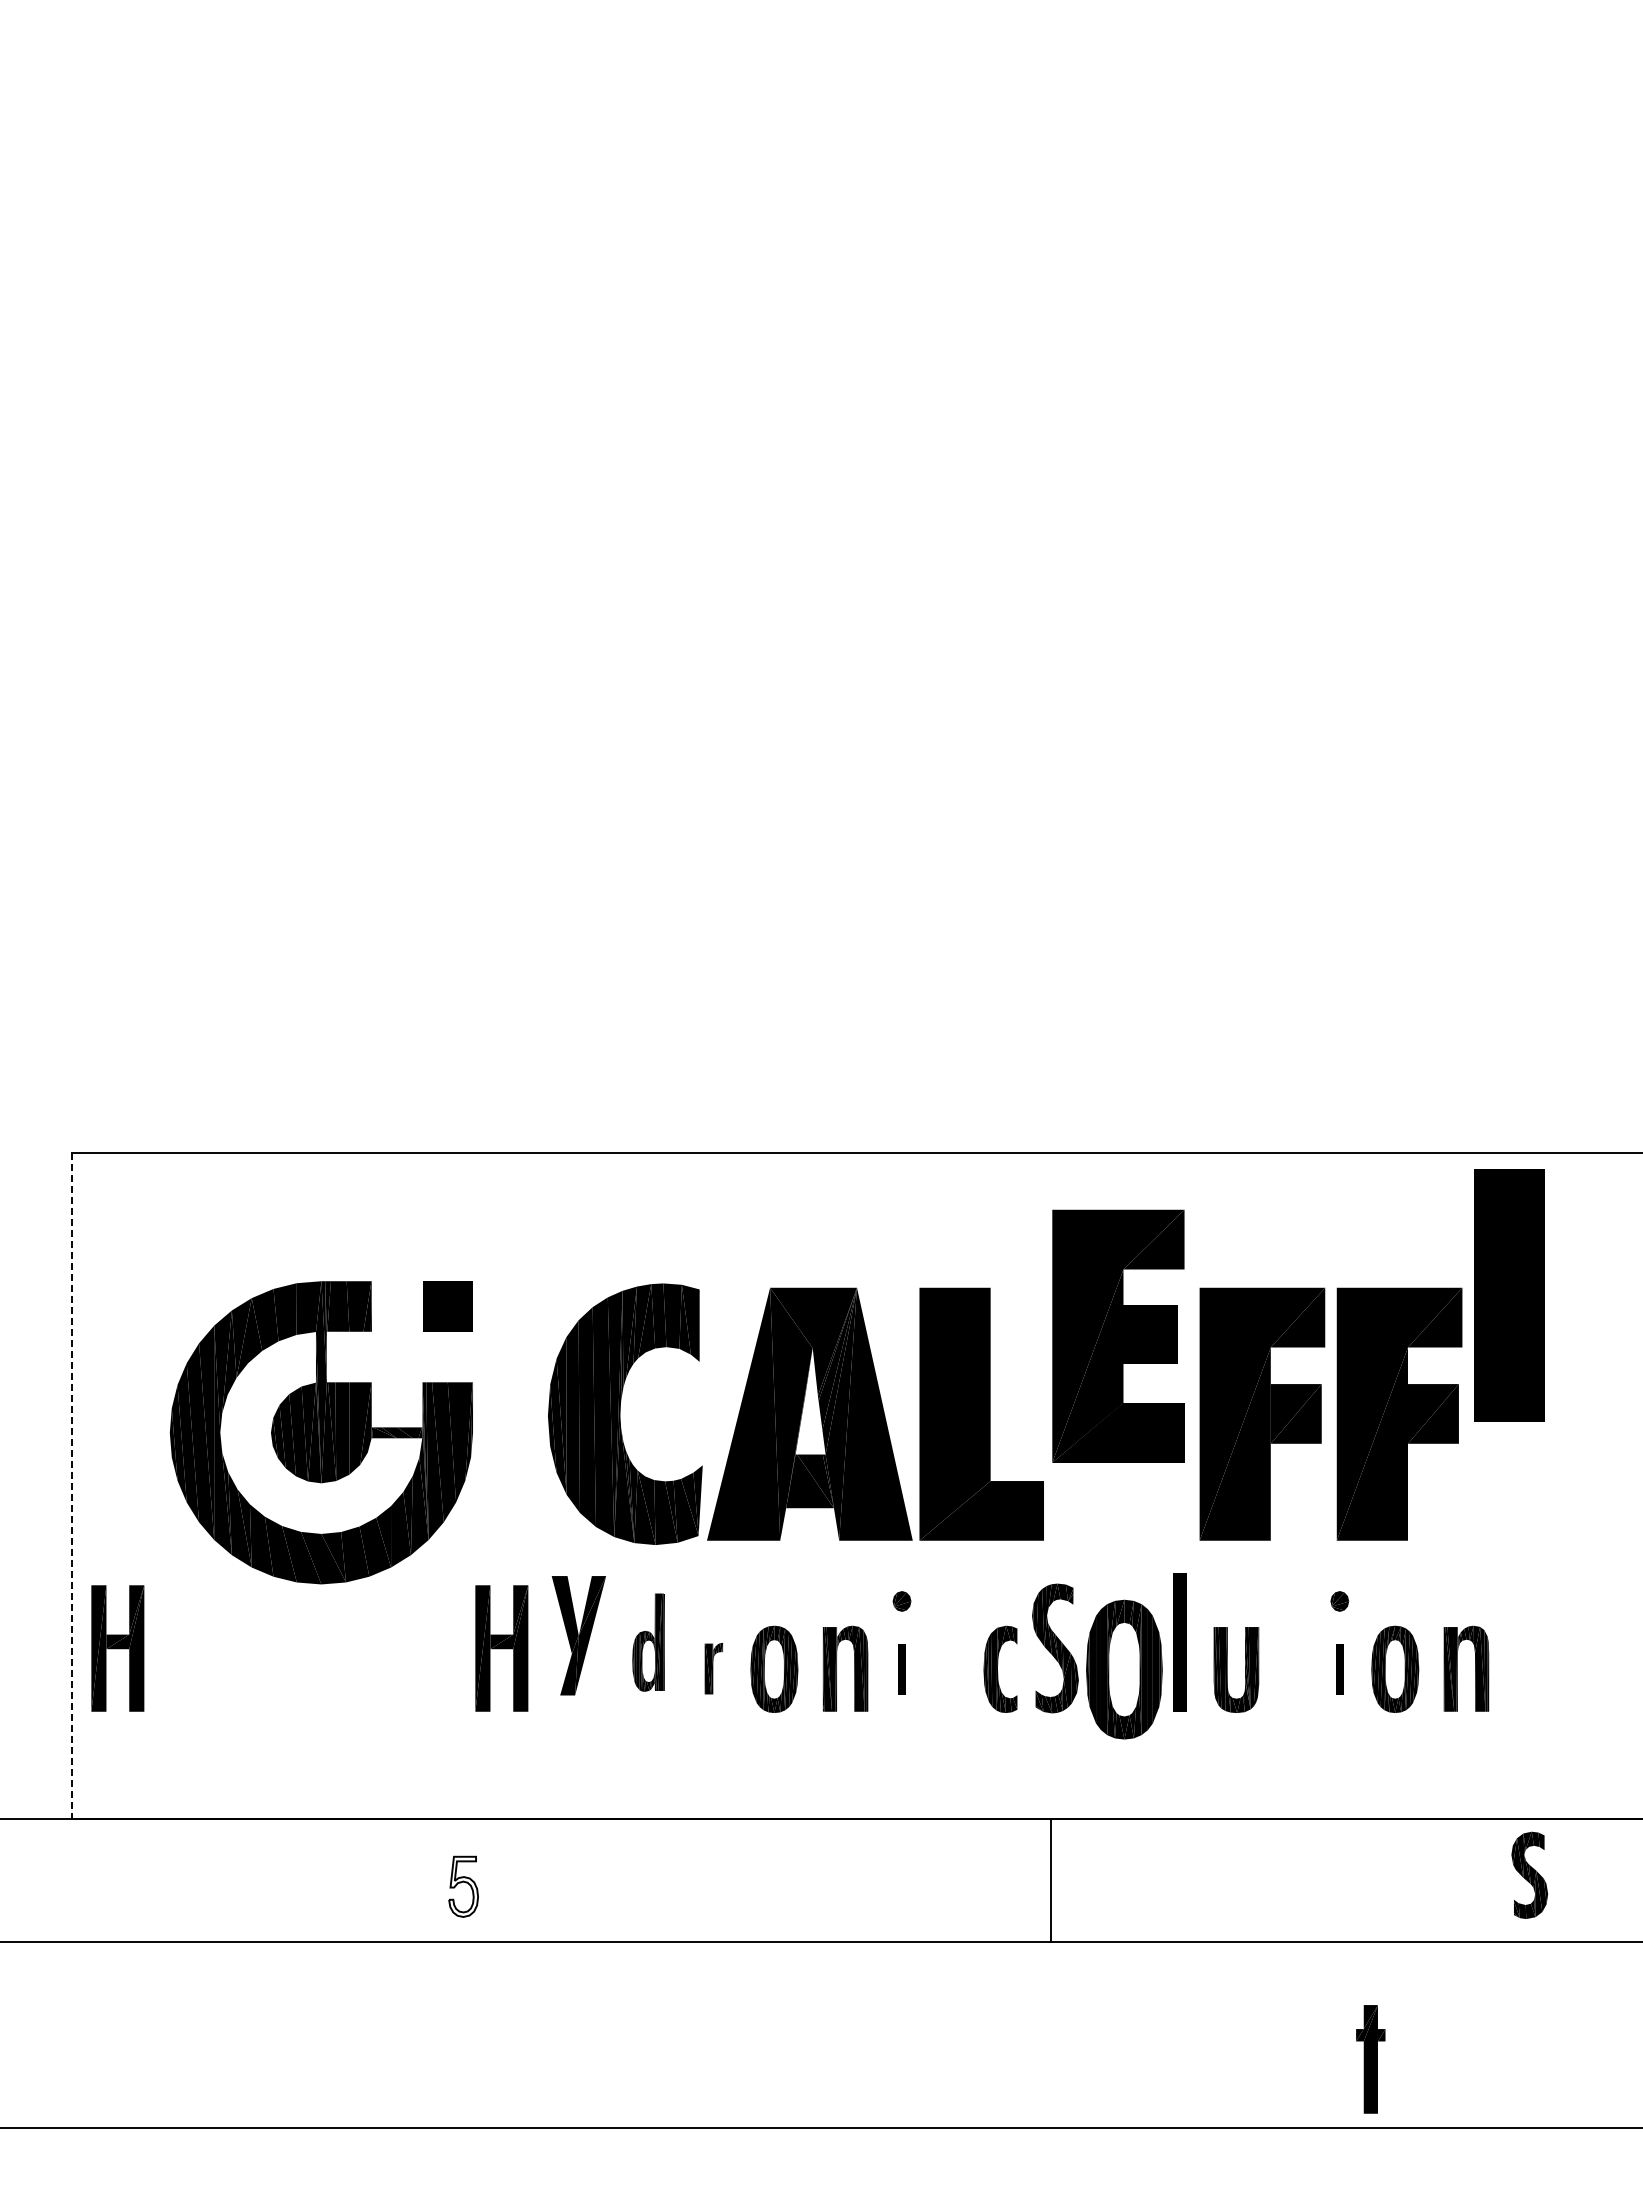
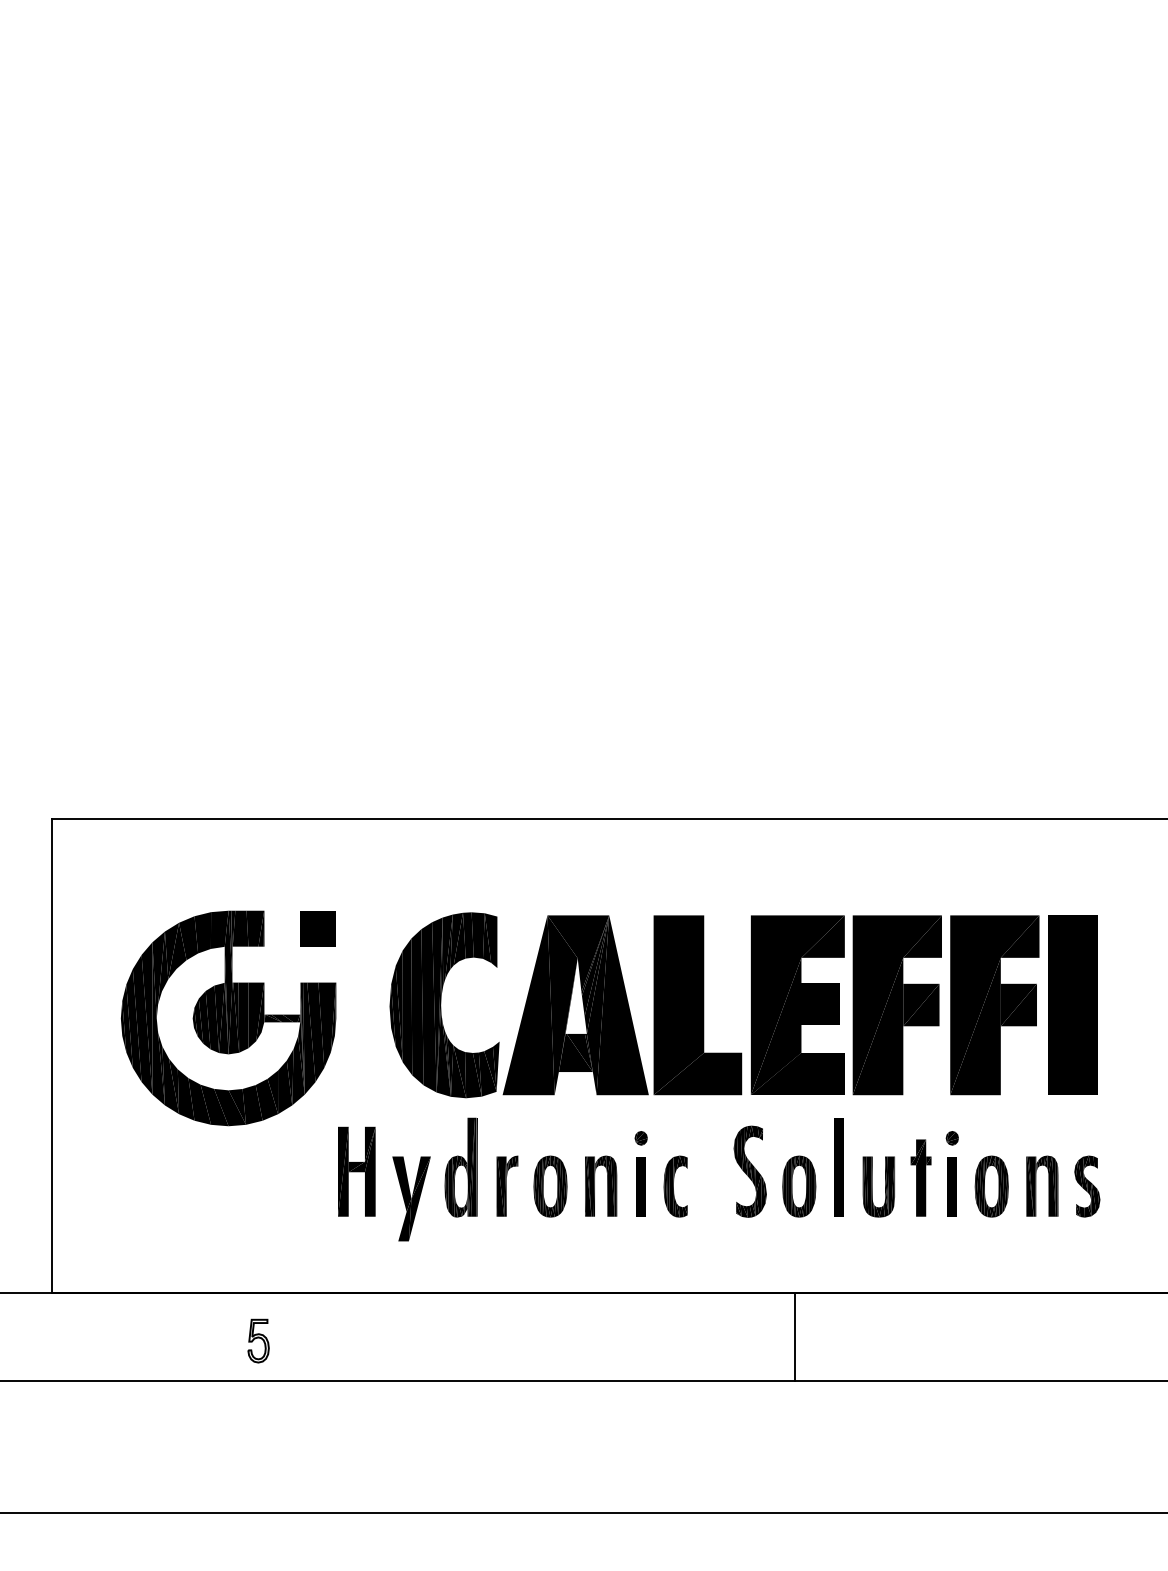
part: (1509, 1295) -> (1072, 1005), moved
part: (1118, 1335) -> (797, 1004), moved
line: (72, 1485) -> (51, 1055), dashed -> solid
part: (578, 1635) -> (411, 1198), moved
part: (648, 1642) -> (461, 1167), size x1.43
part: (117, 1648) -> (83, 1171), removed
part: (713, 1668) -> (507, 1185), size x1.67
part: (1000, 1668) -> (675, 1185), moved
part: (1124, 1668) -> (799, 1185), size x0.62
part: (901, 1669) -> (640, 1186), size x1.67
part: (1339, 1669) -> (952, 1186), size x1.67
part: (1529, 1874) -> (1087, 1185), moved
line: (1050, 1880) -> (794, 1336), moved
part: (463, 1886) -> (258, 1340), moved
part: (1370, 2059) -> (920, 1178), moved

